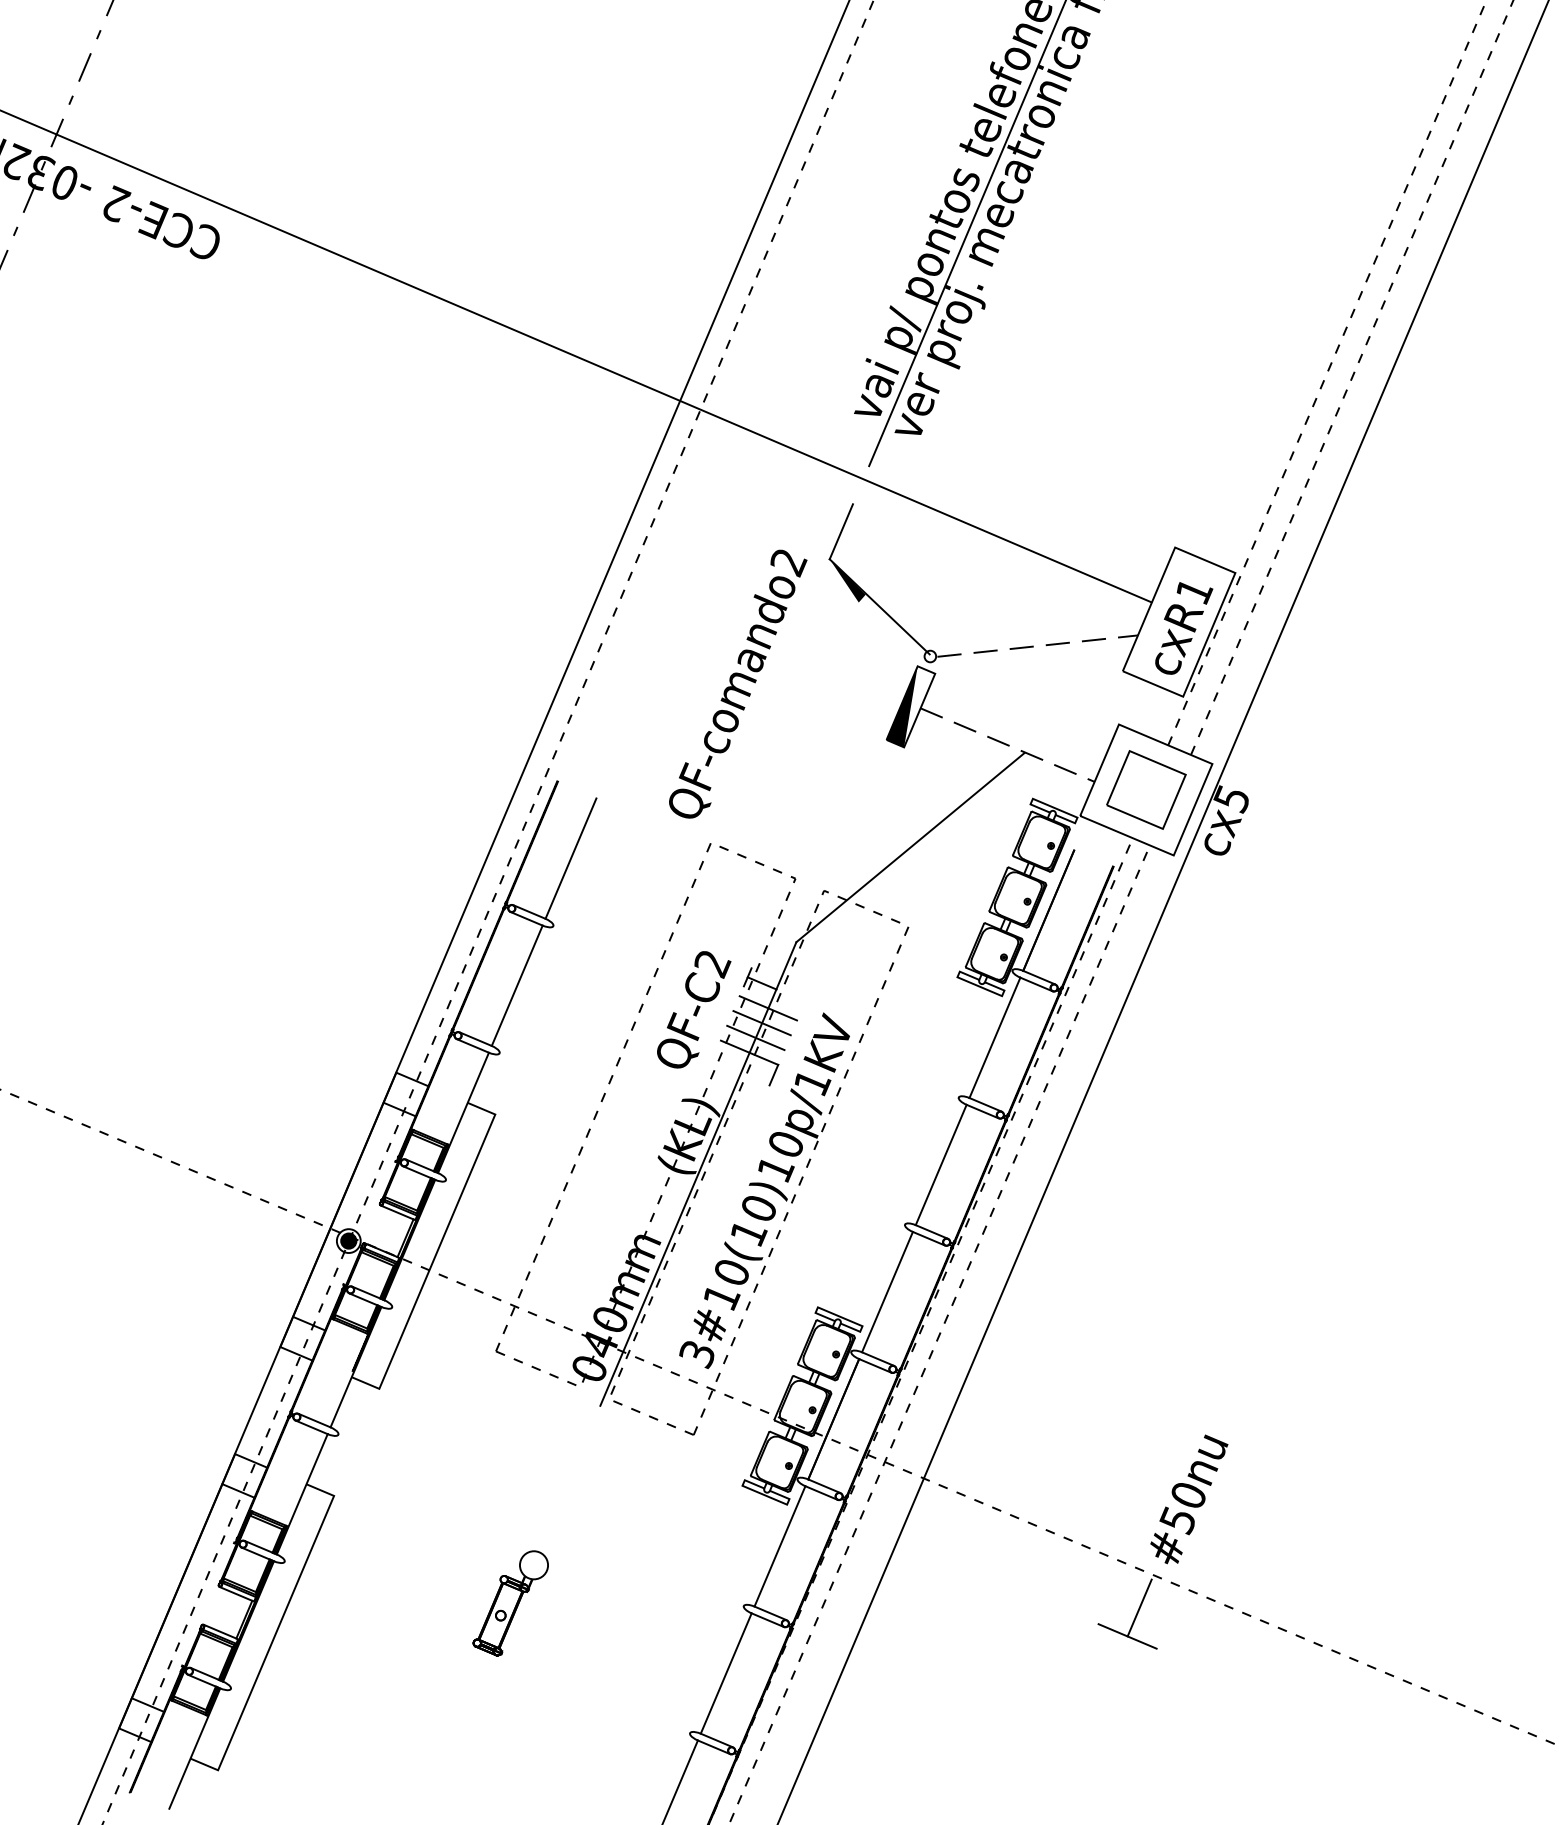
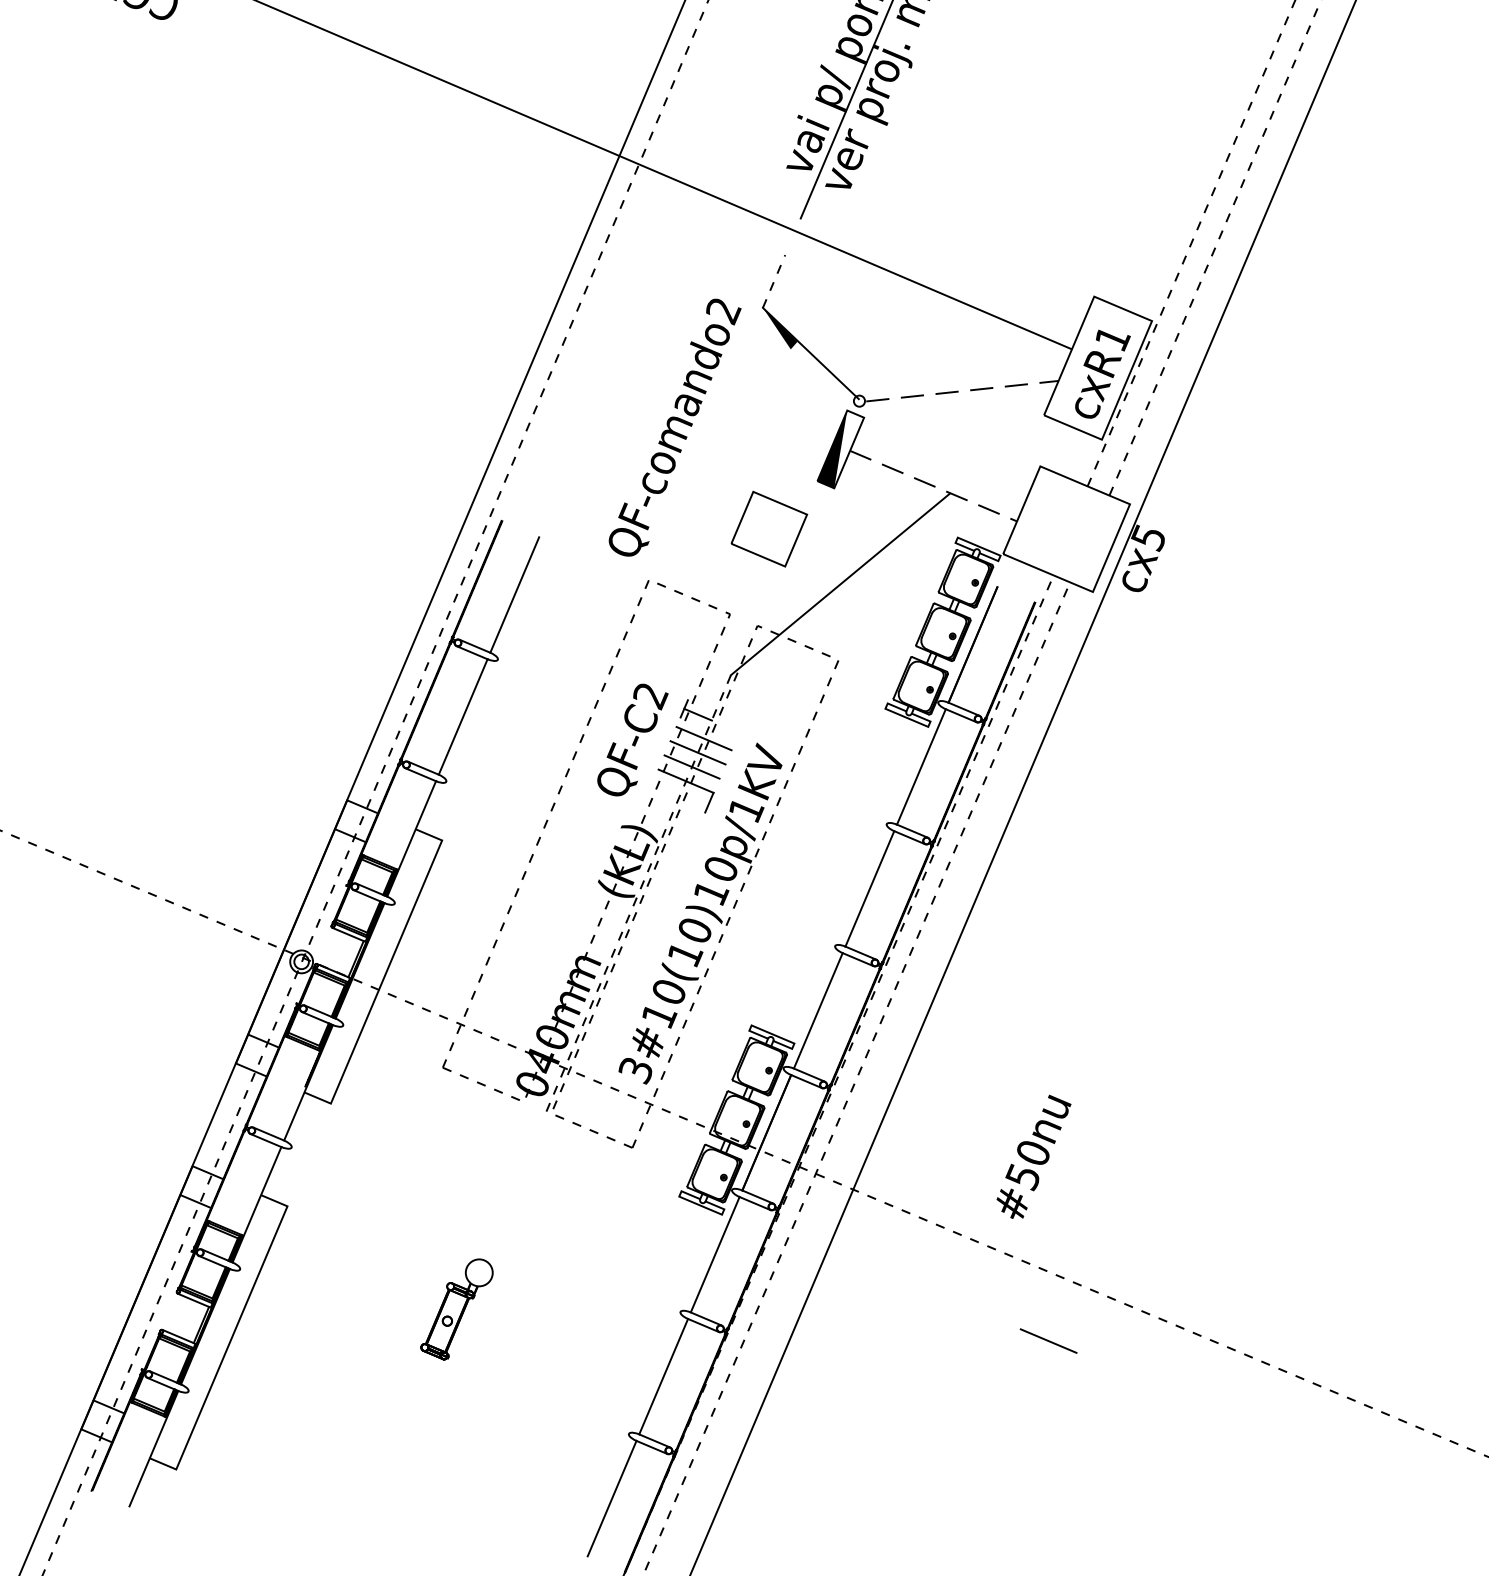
line: (841, 531) -> (774, 281), solid -> dashed
part: (1146, 789) -> (769, 528), moved
line: (698, 1174) -> (637, 898), solid -> dashed
fill: (348, 1240) -> (301, 961), removed
text: (1189, 1499) -> (1034, 1156), moved
line: (1139, 1607) -> (1060, 1313), removed

